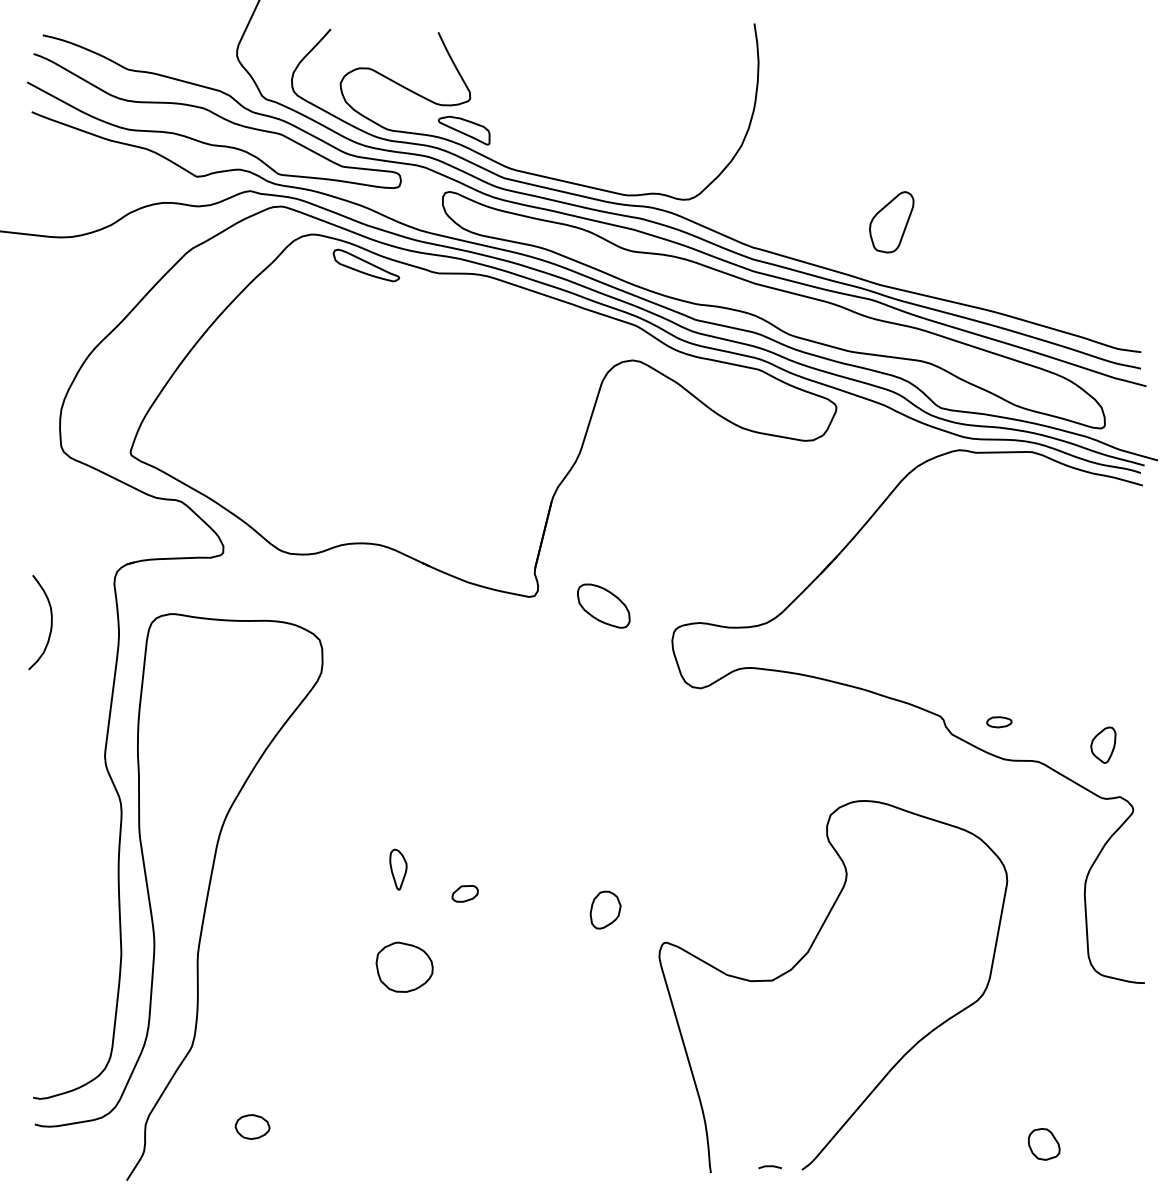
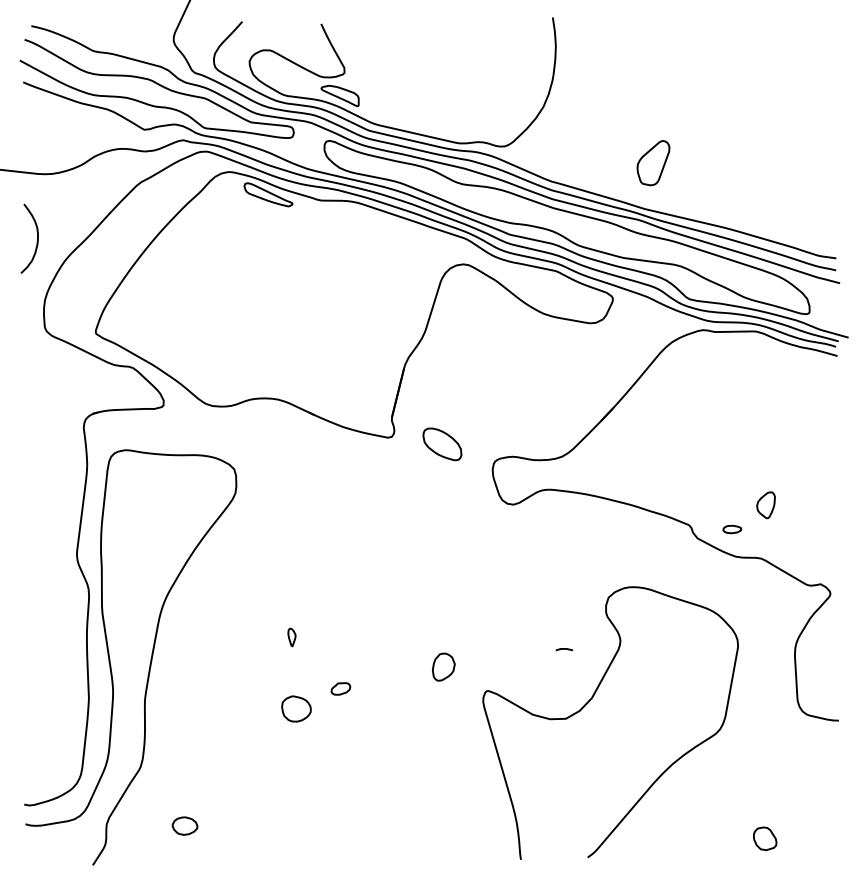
curve: (50, 622) -> (36, 238), moved
part: (1103, 744) -> (766, 504), moved
part: (398, 869) -> (292, 637), size x0.6
part: (464, 893) -> (340, 688), moved
part: (404, 966) -> (296, 708), size x0.7
line: (769, 1166) -> (563, 649), moved

